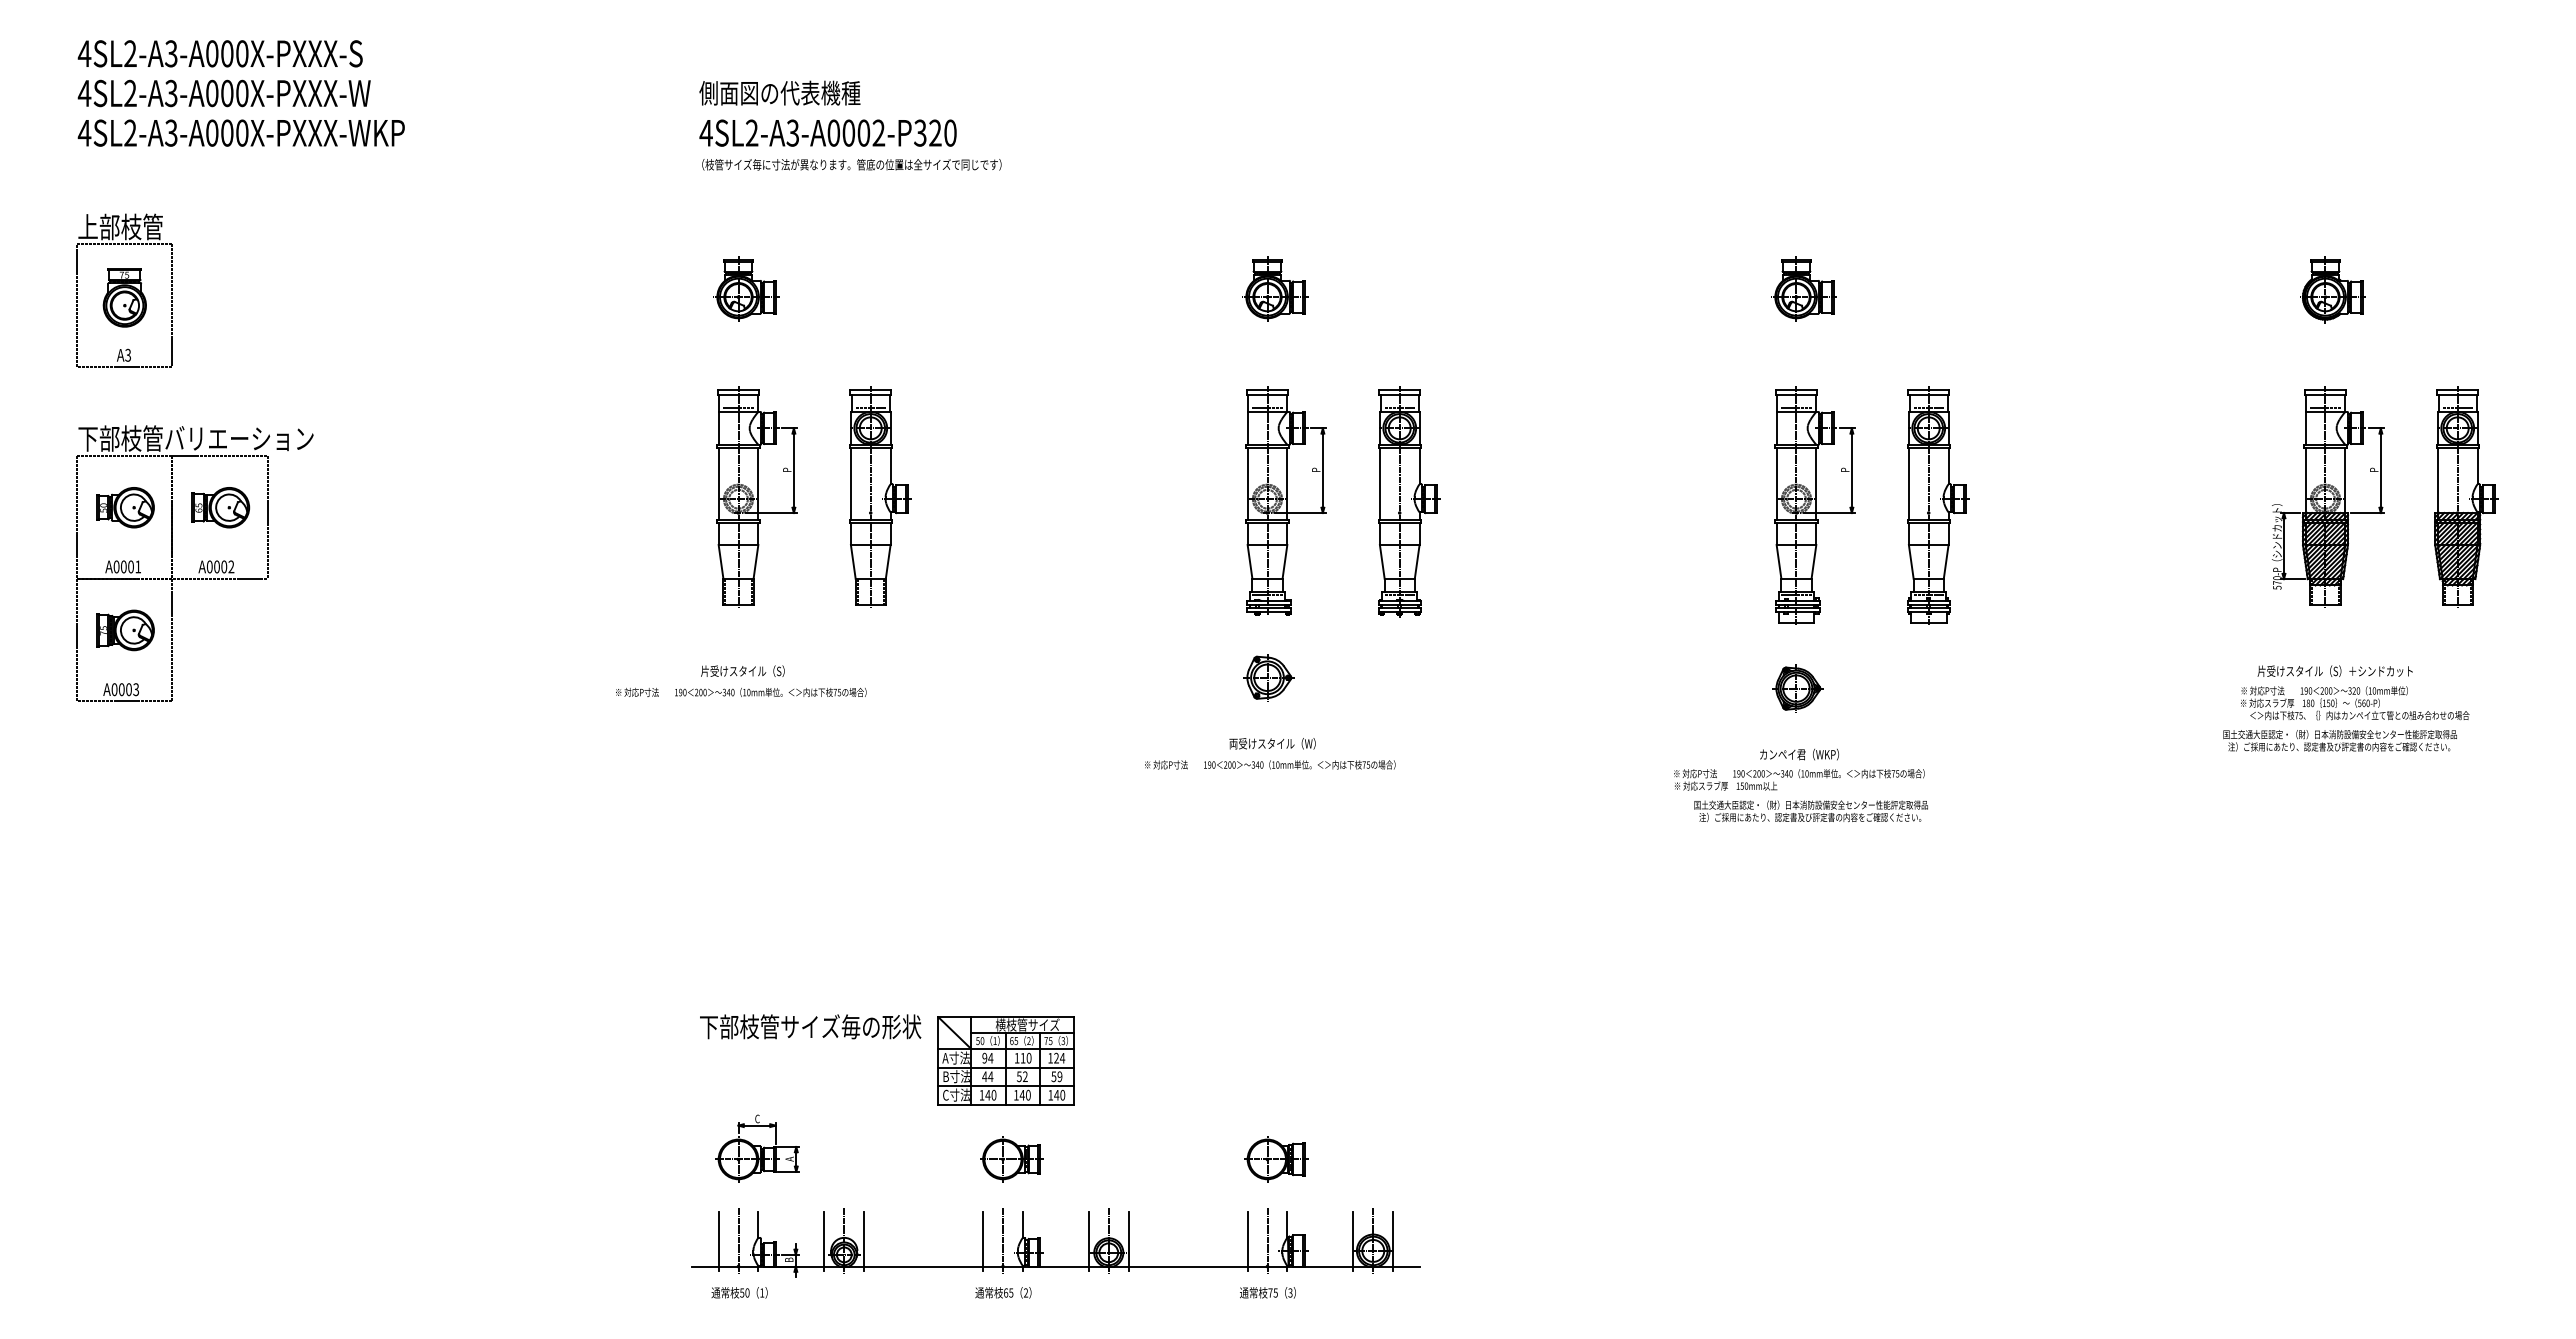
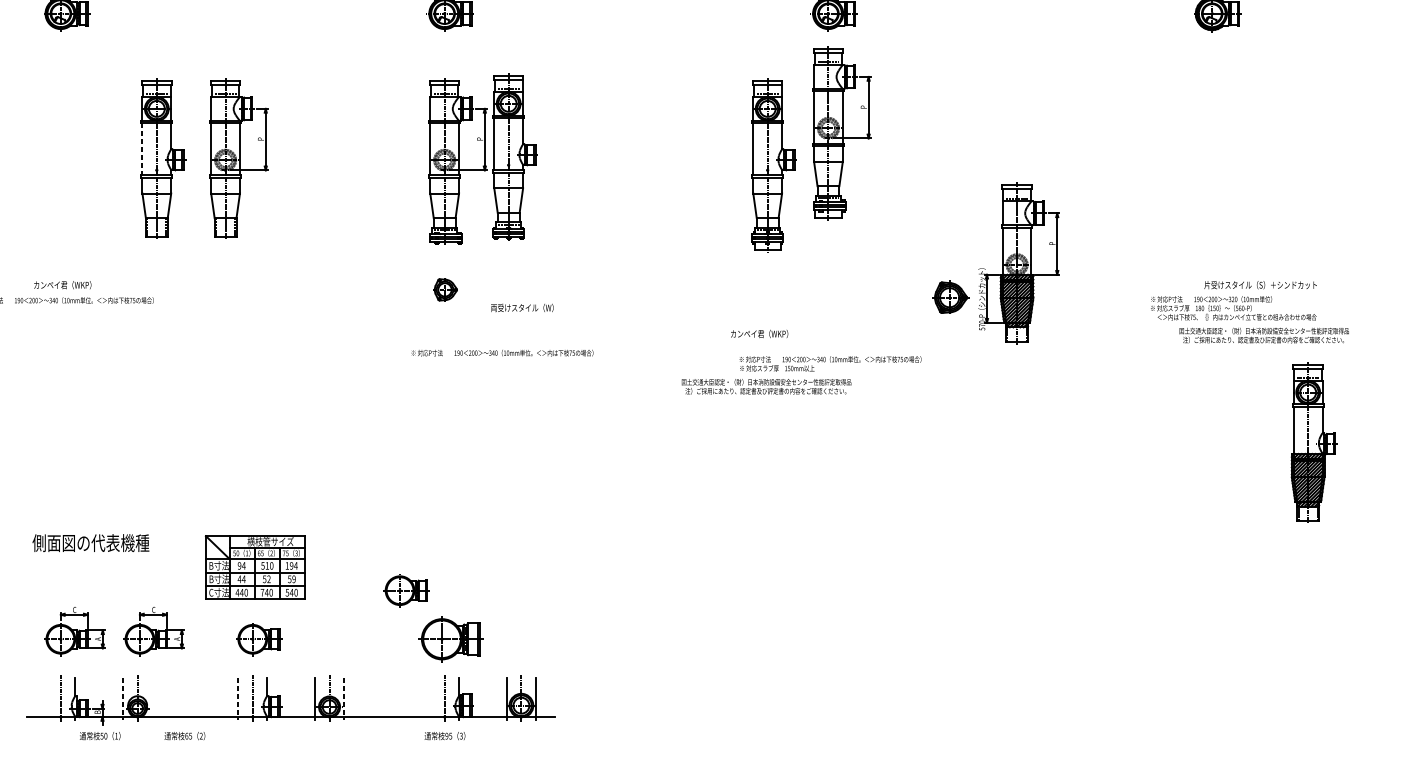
line: (850, 484) -> (142, 149), solid -> dashed
part: (756, 496) -> (238, 158), moved
part: (2328, 496) -> (1019, 262), moved
part: (2466, 496) -> (1314, 442), moved
part: (1409, 501) -> (515, 156), moved
part: (1814, 505) -> (841, 132), moved
part: (1938, 505) -> (774, 164), moved
text: (742, 670) -> (63, 284), 片受けスタイル（S） -> カンペイ君（WKP）
text: (2334, 670) -> (1260, 284), moved
part: (1268, 677) -> (445, 289), size x0.7
part: (1797, 688) -> (950, 297), moved
text: (2339, 740) -> (1263, 335), moved
text: (1272, 743) -> (522, 307), moved
text: (1799, 754) -> (759, 333), moved
text: (1270, 764) -> (502, 352), moved
text: (1810, 811) -> (766, 386), moved
text: (810, 1026) -> (113, 542), 下部枝管サイズ毎の形状 -> 側面図の代表機種
text: (955, 1057) -> (218, 565), A寸法 -> B寸法
text: (1016, 1058) -> (262, 566), 110 -> 510
text: (1056, 1058) -> (291, 566), 124 -> 194
part: (1214, 1092) -> (406, 590), added
text: (981, 1095) -> (237, 592), 140 -> 440
text: (1016, 1095) -> (262, 592), 140 -> 740
text: (1050, 1095) -> (287, 592), 140 -> 540
part: (866, 1148) -> (153, 631), added
part: (1276, 1159) -> (451, 639), size x1.4
line: (718, 1241) -> (46, 698), removed
line: (824, 1241) -> (123, 698), solid -> dashed
line: (864, 1241) -> (152, 698), removed
line: (983, 1241) -> (238, 698), solid -> dashed
line: (1128, 1241) -> (343, 698), solid -> dashed
line: (1247, 1241) -> (430, 698), removed
text: (739, 1292) -> (100, 735), moved
text: (1003, 1292) -> (184, 735), moved
text: (1270, 1292) -> (446, 735), 75 -> 95

